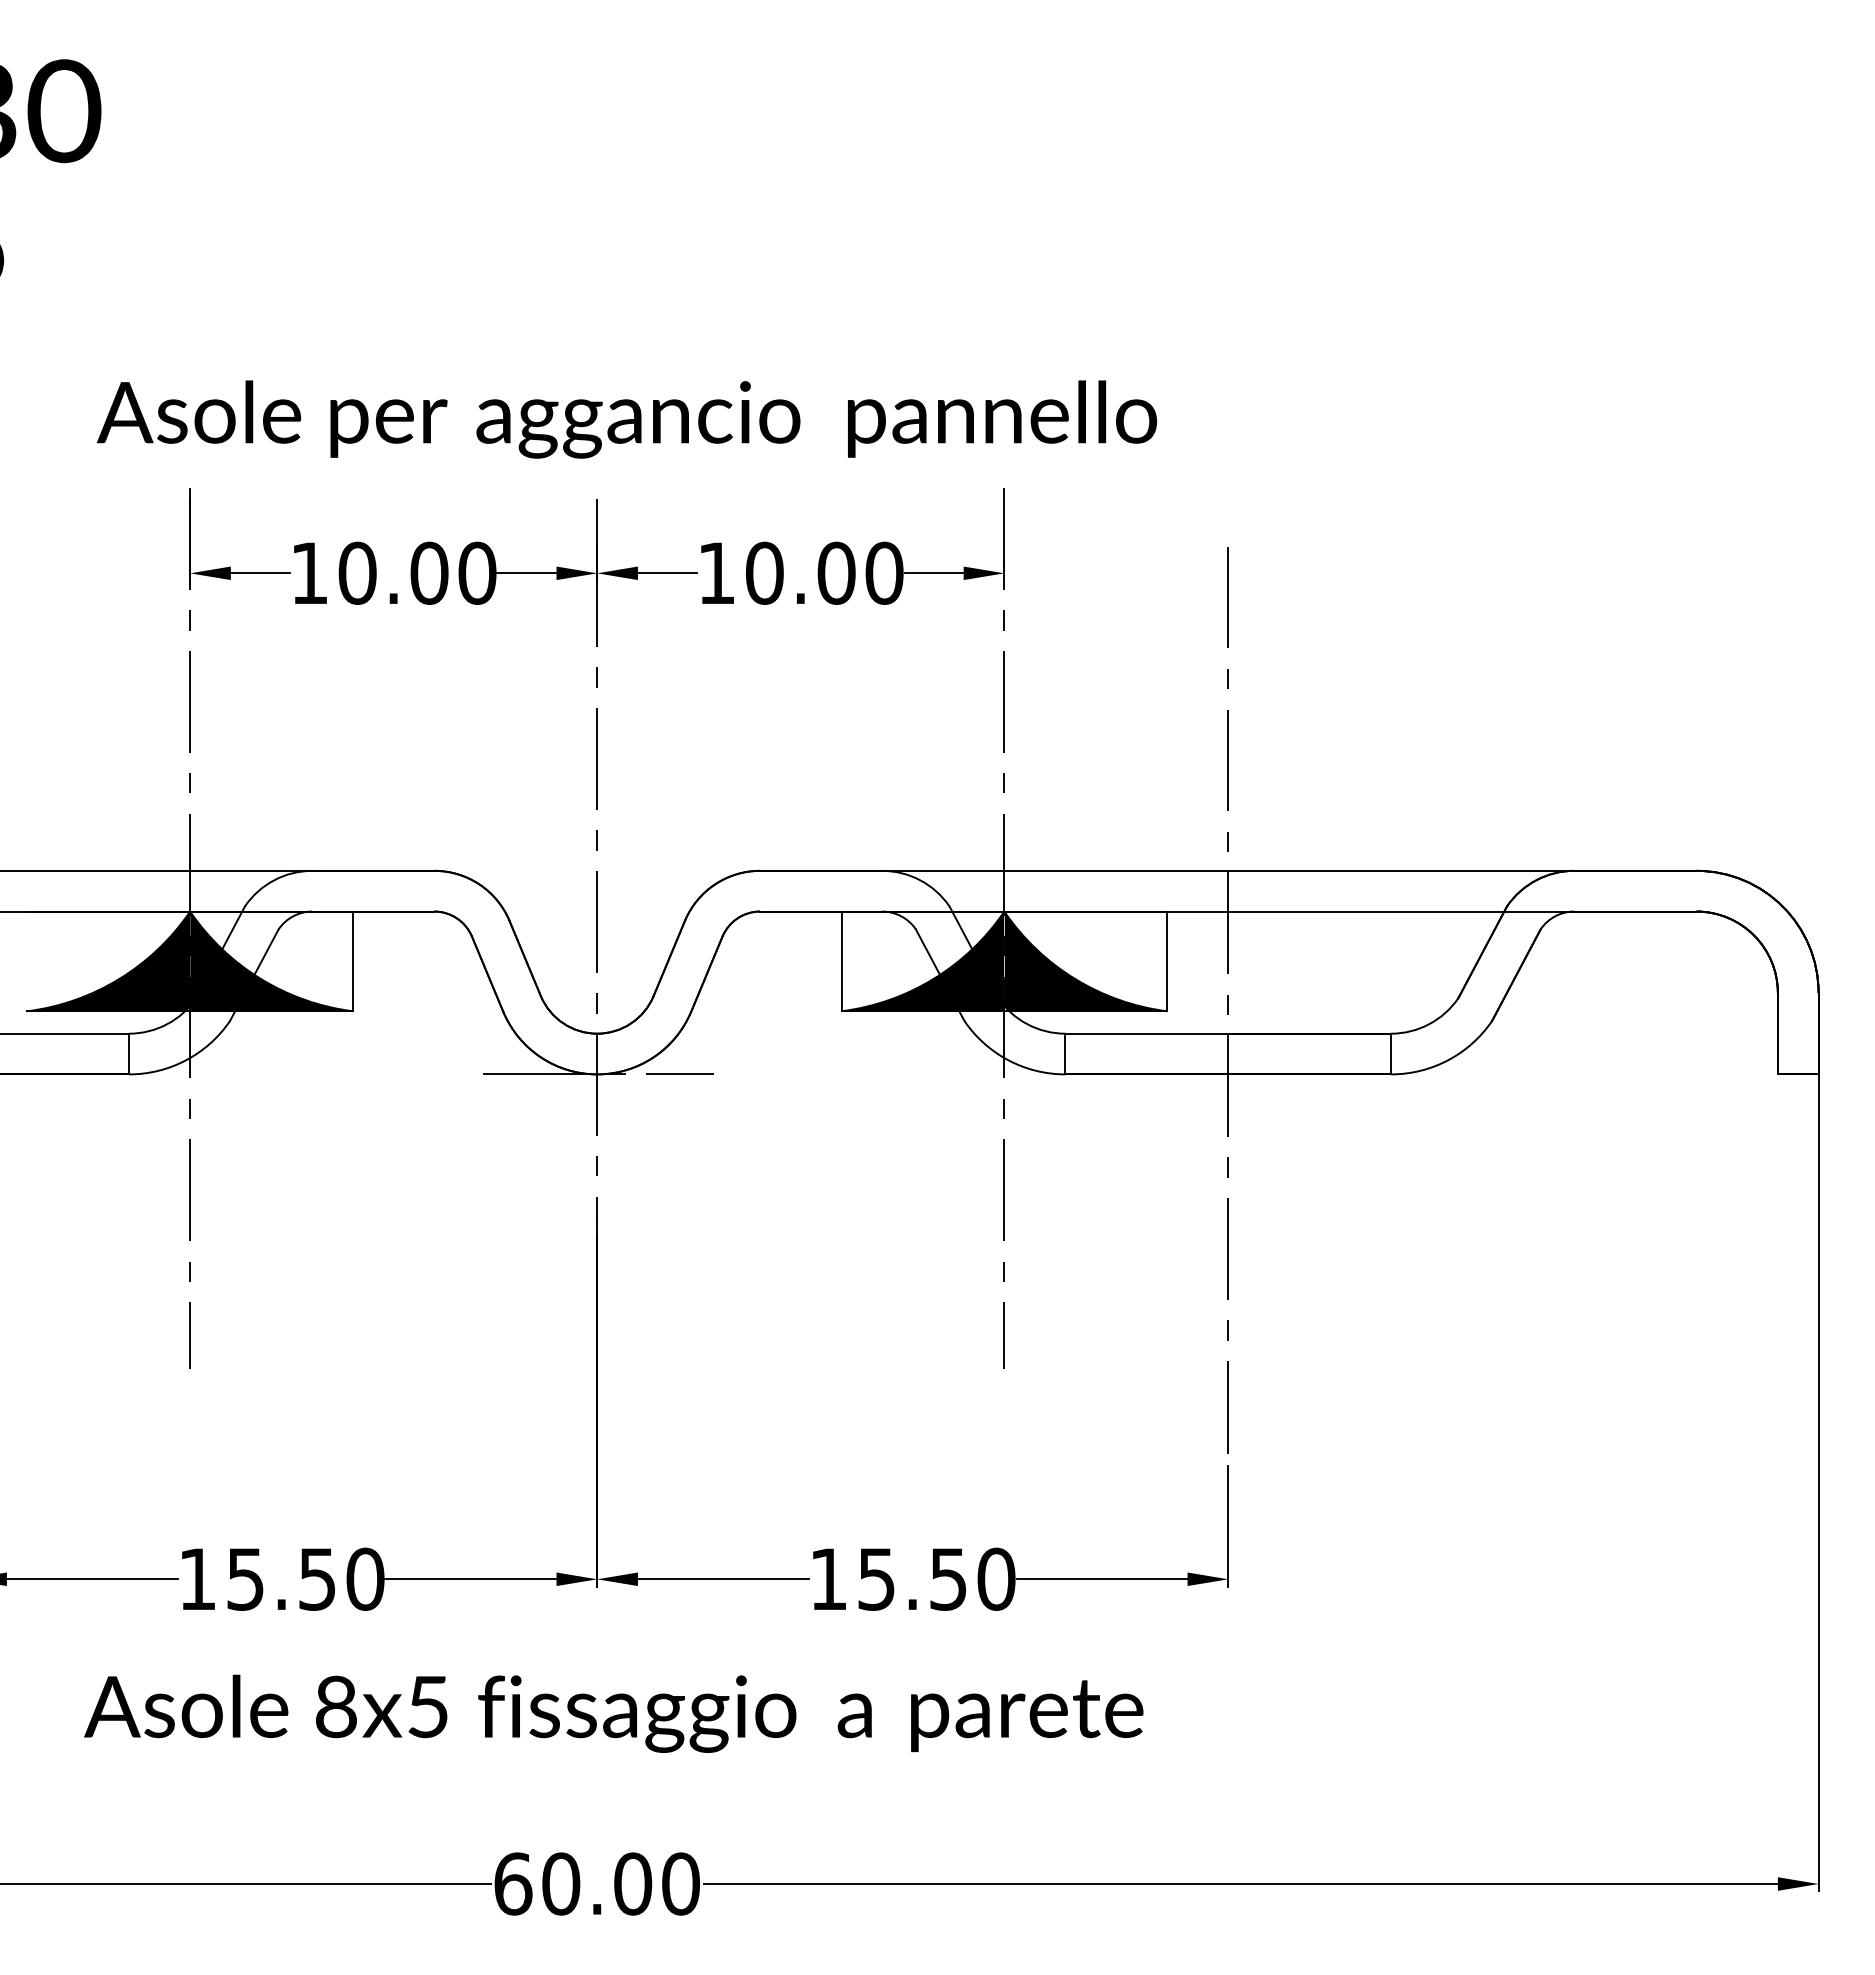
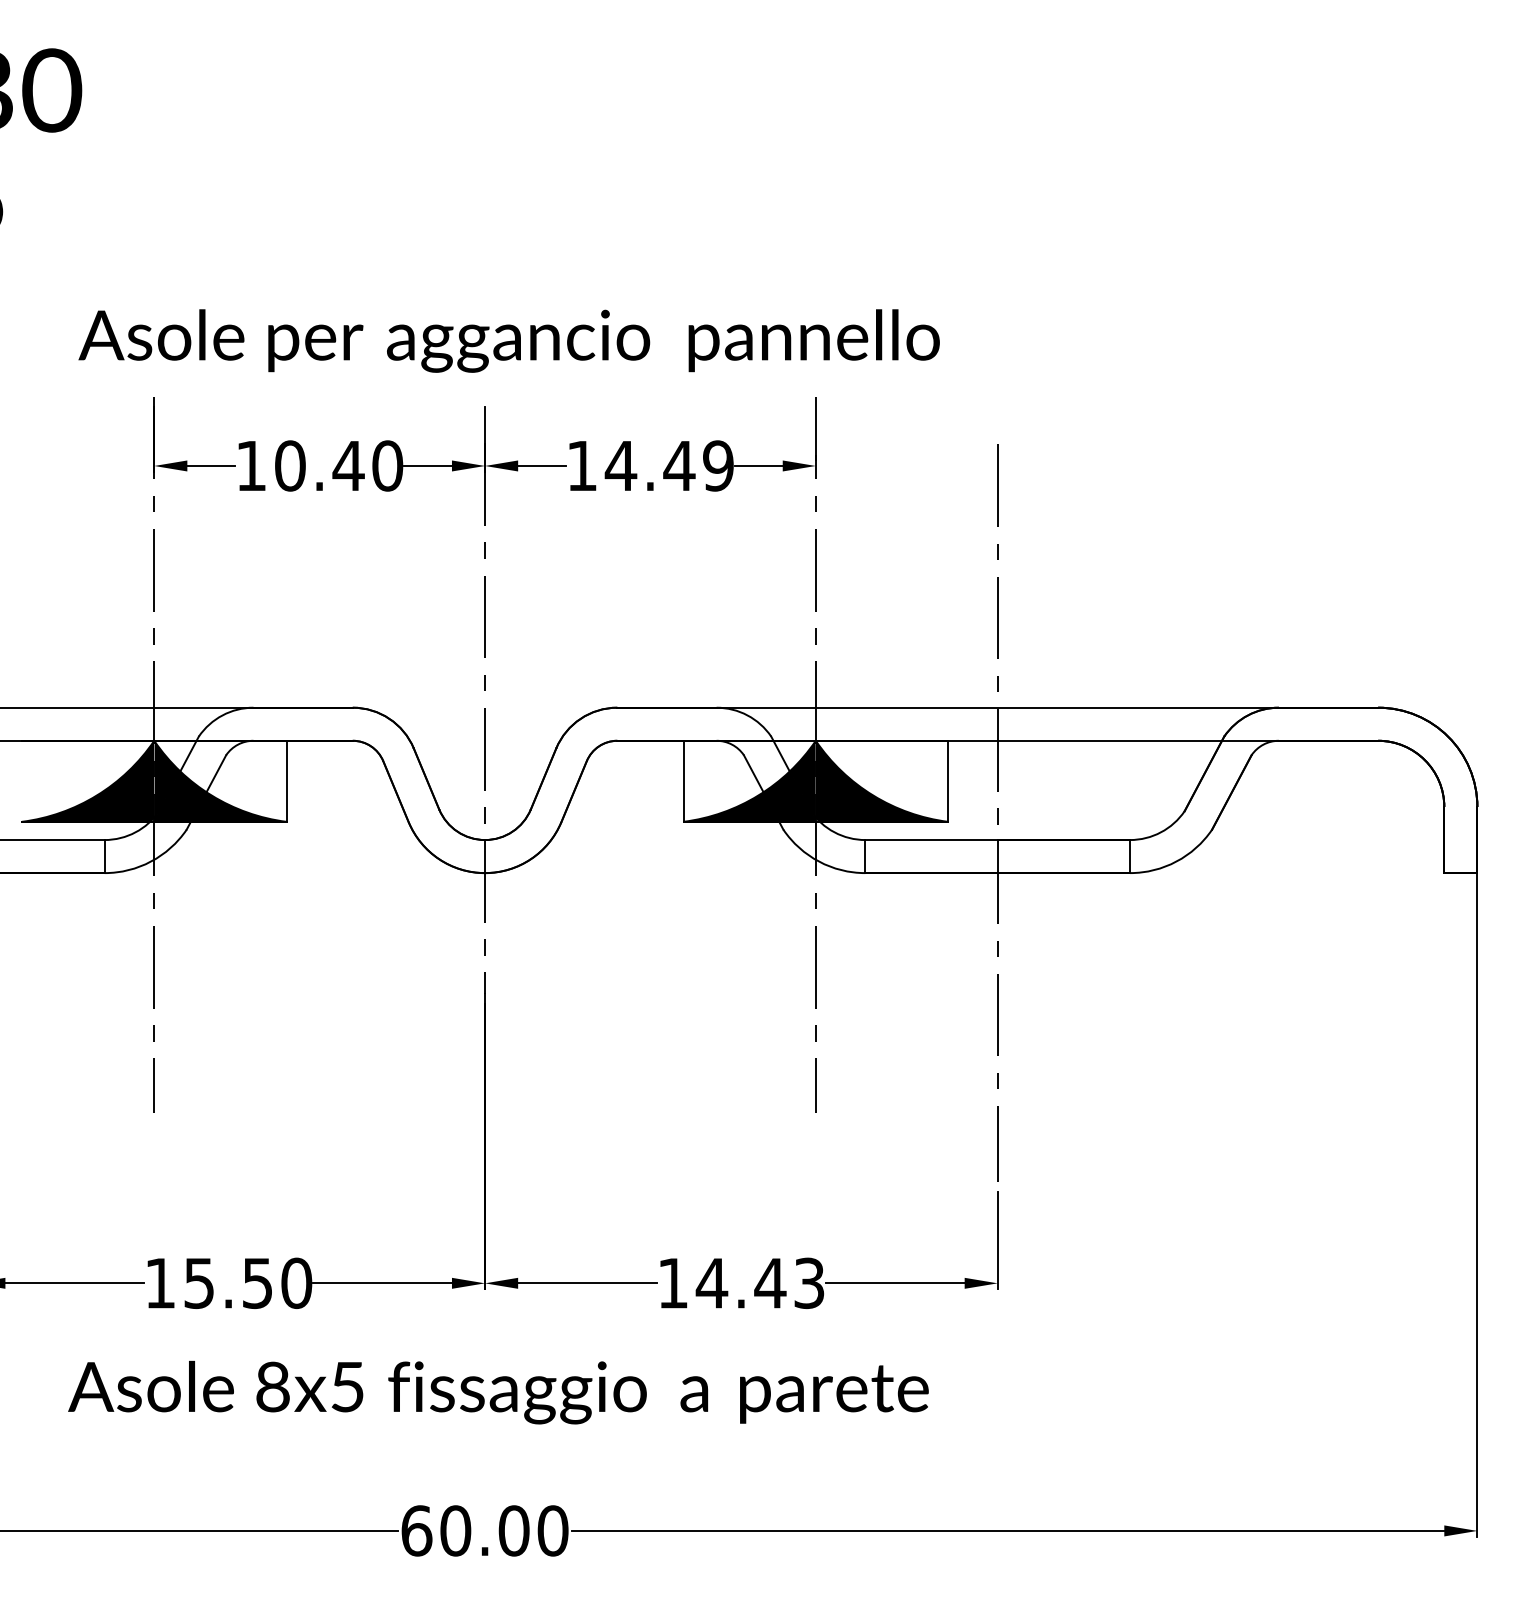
text: (429, 572) -> (348, 465), 10.00 -> 10.40
text: (823, 572) -> (668, 465), 10.00 -> 14.49
line: (598, 1074) -> (486, 873), removed
text: (935, 1578) -> (759, 1282), 15.50 -> 14.43

